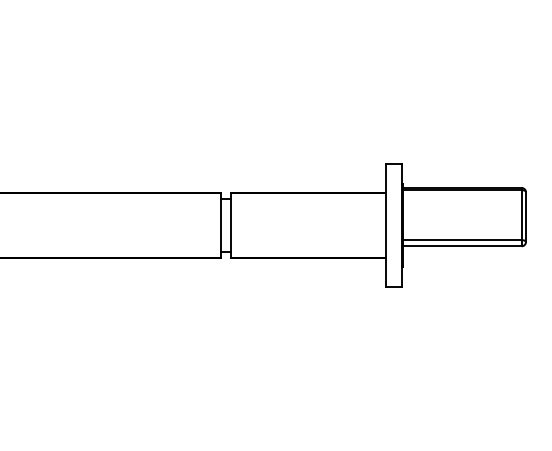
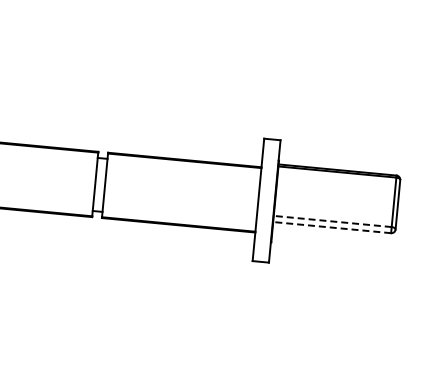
line: (462, 240) -> (332, 221), solid -> dashed
line: (462, 246) -> (332, 227), solid -> dashed

